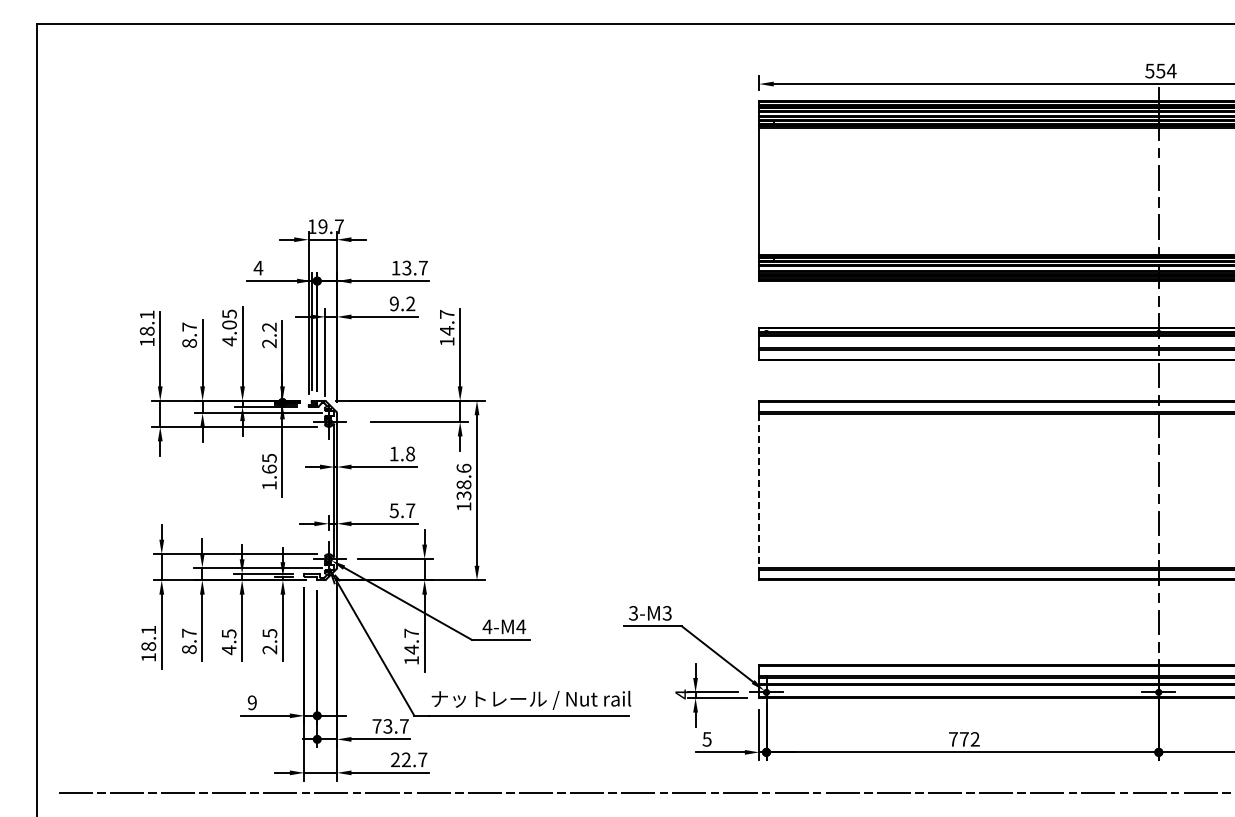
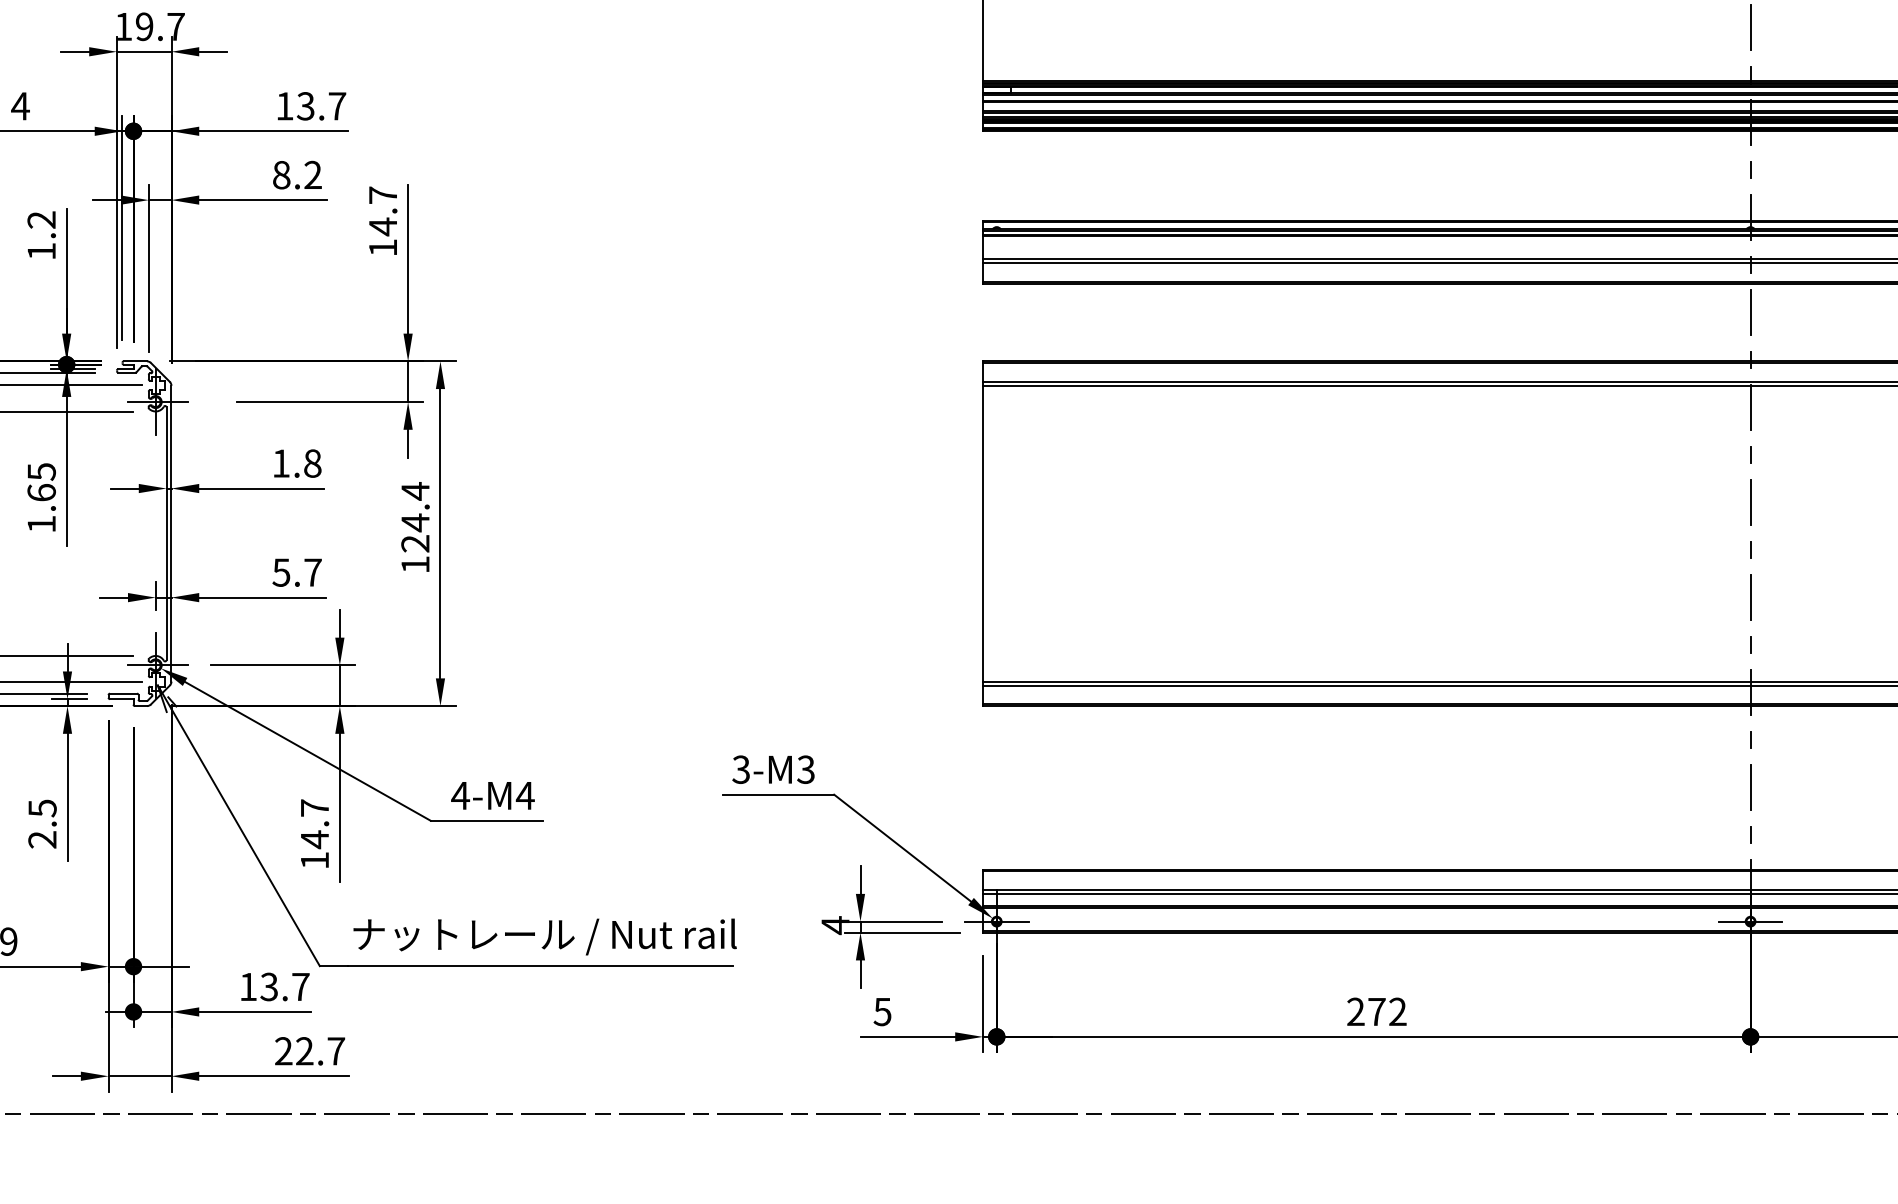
text: (393, 303) -> (279, 174), 9.2 -> 8.2
text: (269, 343) -> (41, 251), 2.2 -> 1.2
text: (463, 481) -> (414, 516), 138.6 -> 124.4
line: (759, 490) -> (983, 533), dashed -> solid
text: (376, 726) -> (247, 987), 73.7 -> 13.7
text: (953, 739) -> (1356, 1012), 772 -> 272

